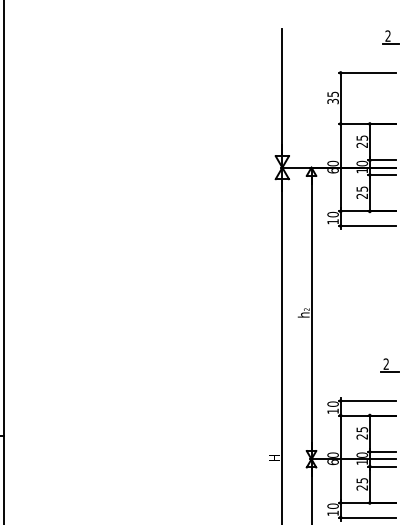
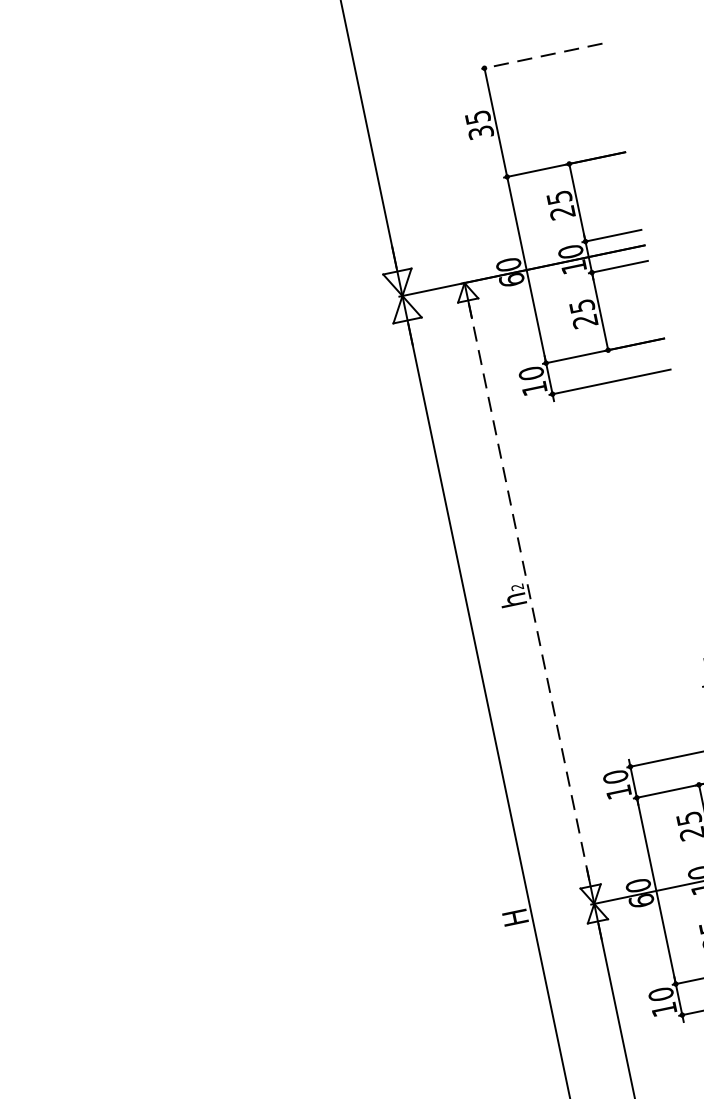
line: (367, 72) -> (541, 55), solid -> dashed
line: (311, 313) -> (529, 593), solid -> dashed

